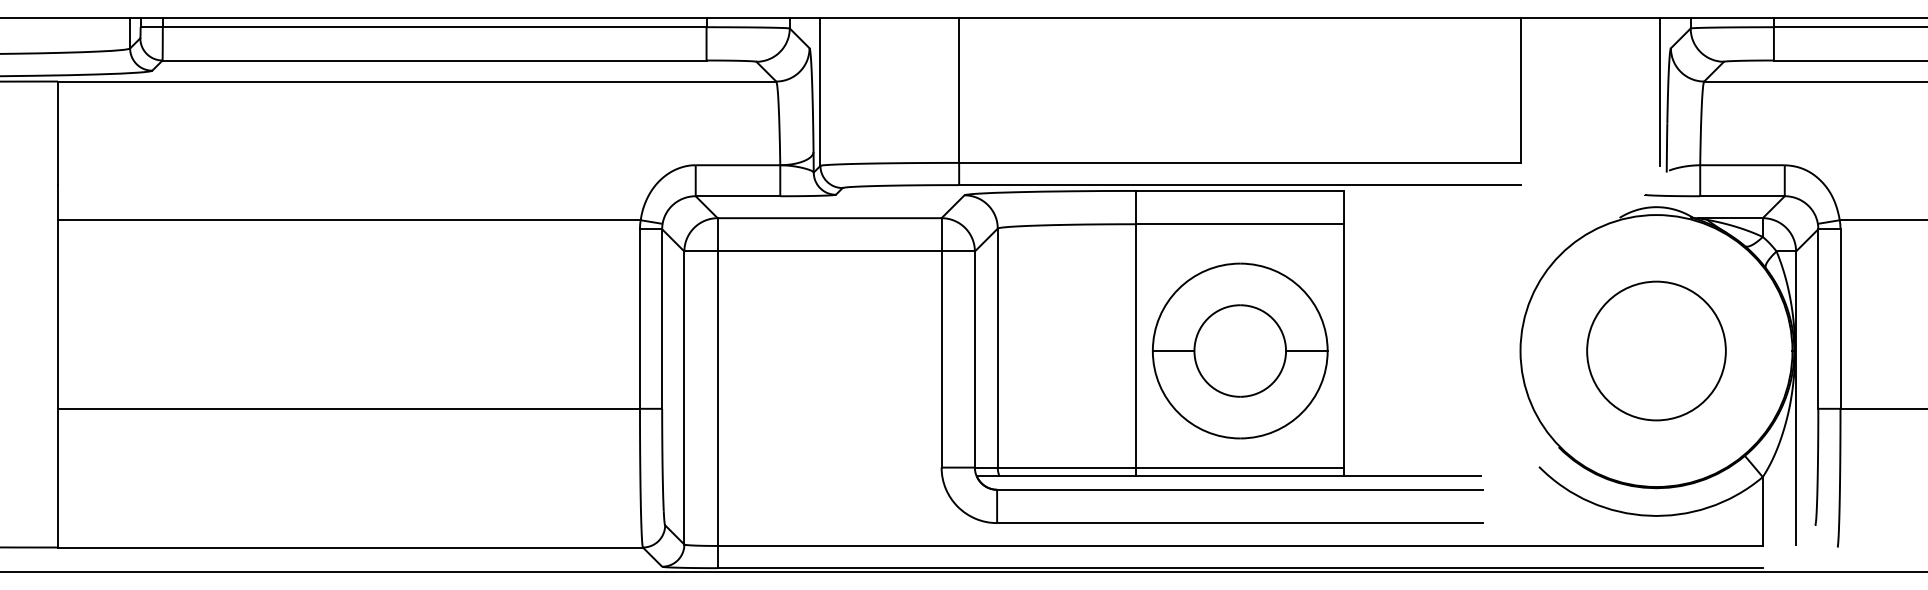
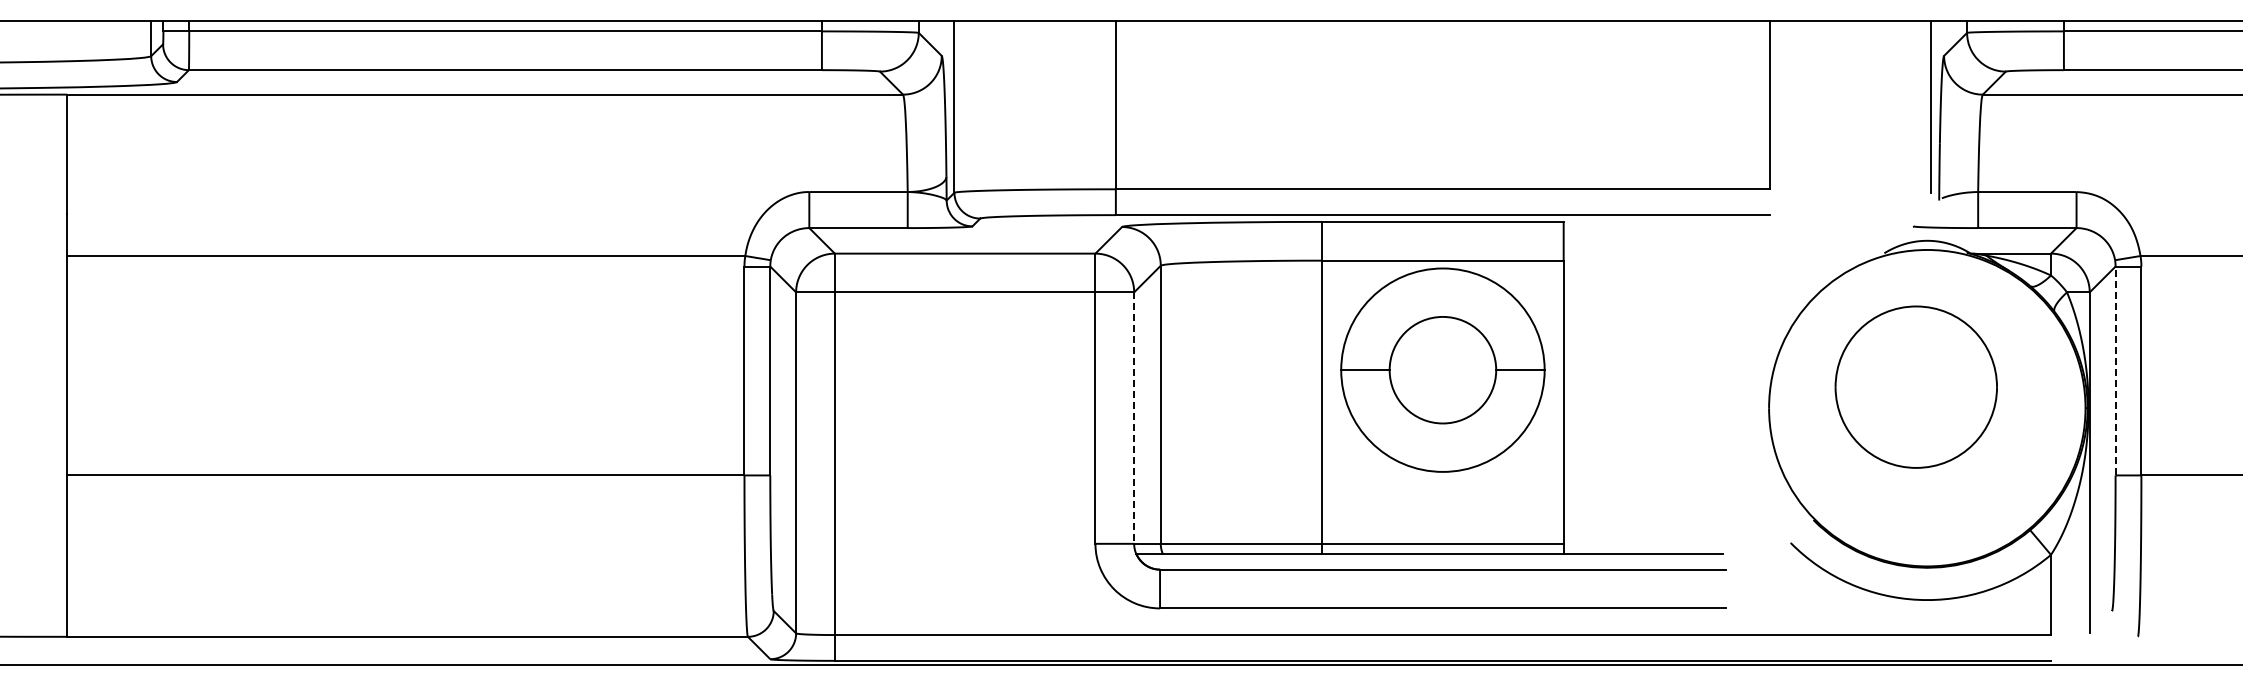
line: (1818, 318) -> (2115, 370), solid -> dashed
part: (1239, 350) -> (1442, 369), moved
part: (1655, 350) -> (1915, 386), moved
line: (975, 359) -> (1134, 418), solid -> dashed

